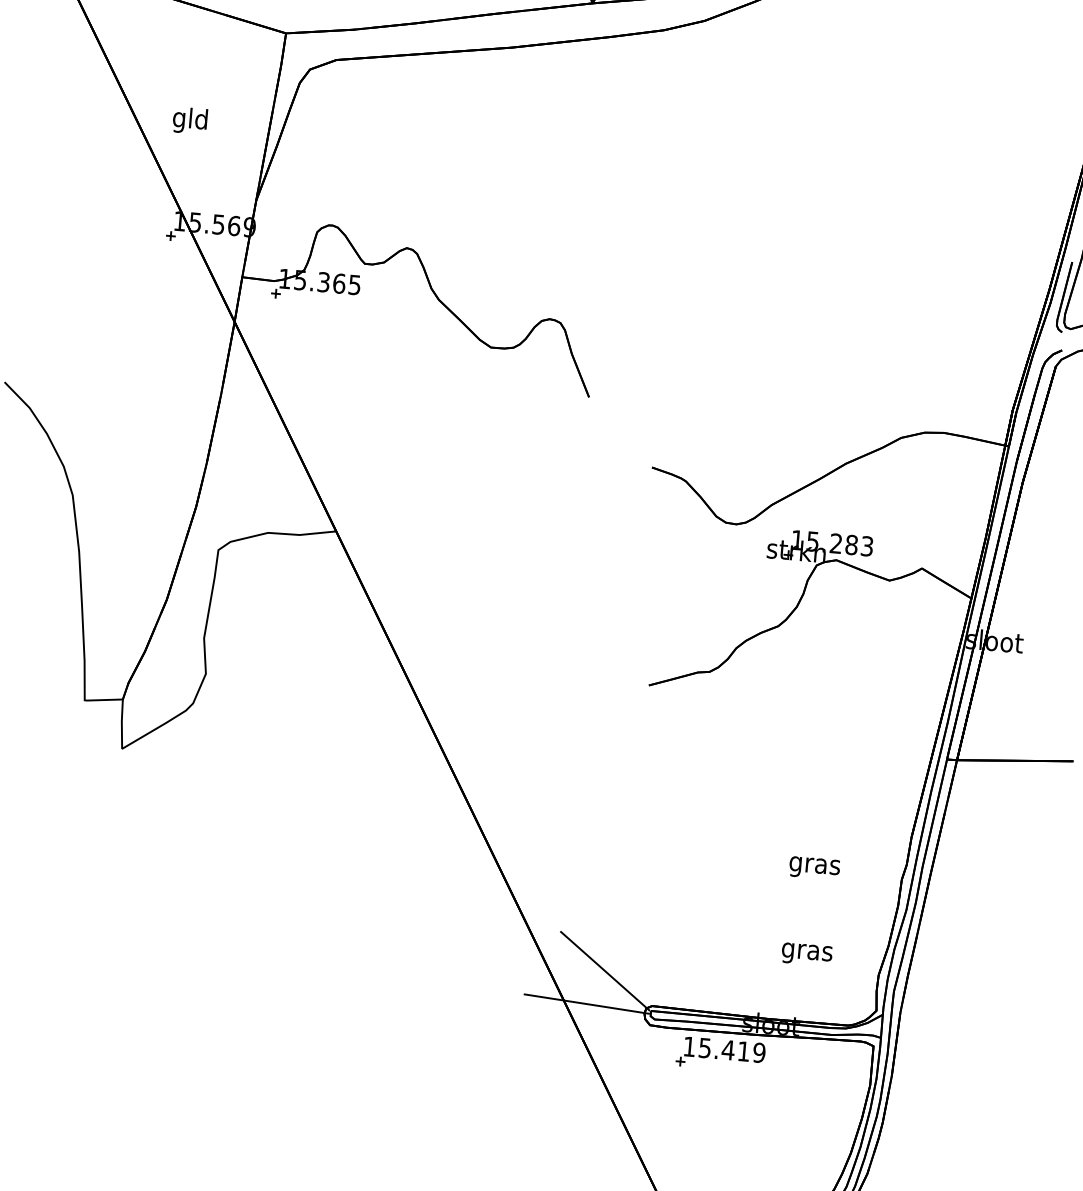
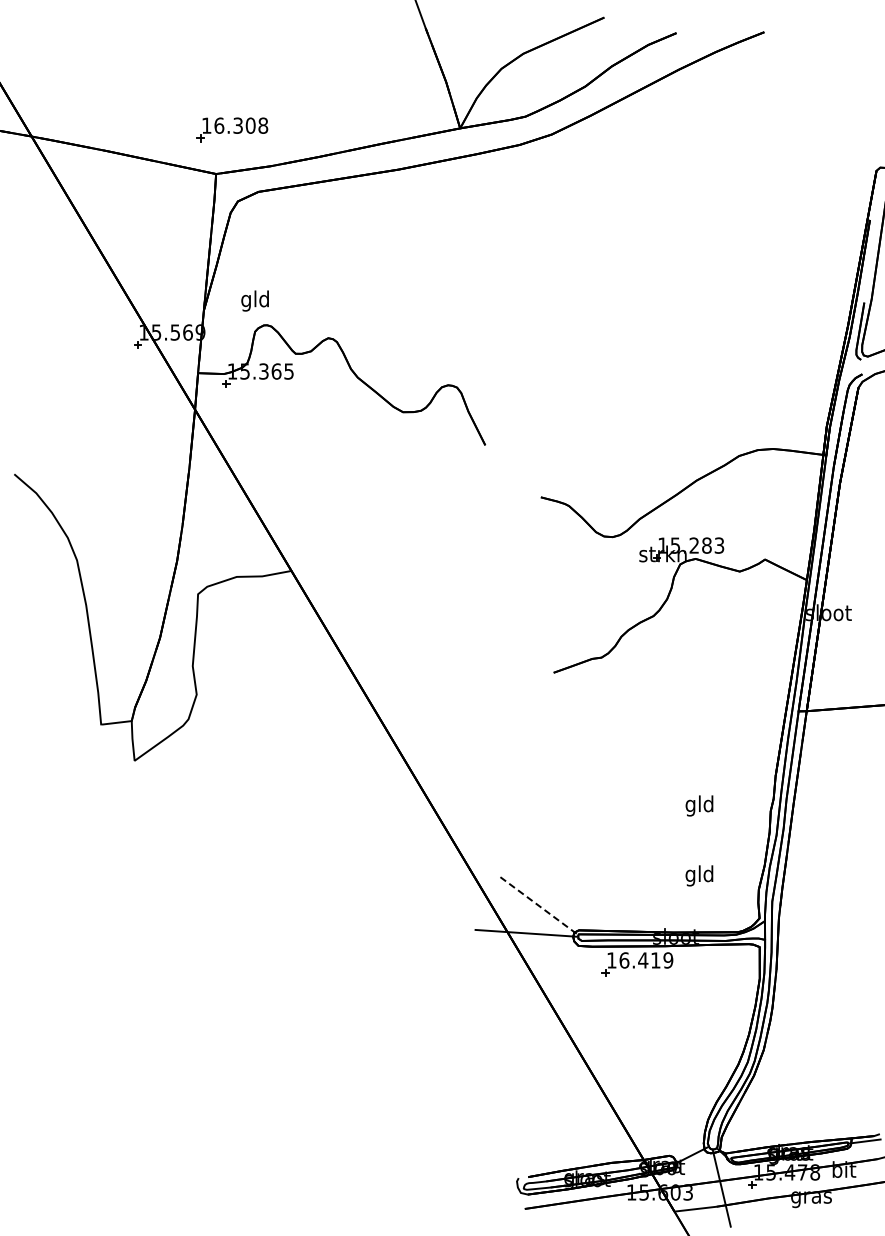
text: (189, 120) -> (254, 300), moved
text: (814, 864) -> (699, 805), gras -> gld
text: (806, 951) -> (699, 875), gras -> gld
line: (604, 971) -> (538, 905), solid -> dashed
text: (705, 1048) -> (624, 960), 15.419 -> 16.419

